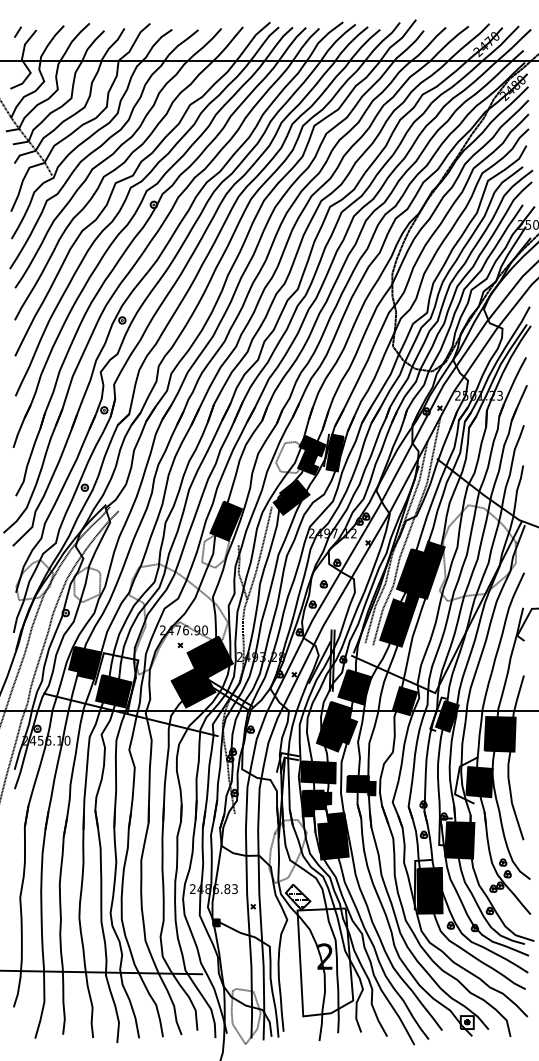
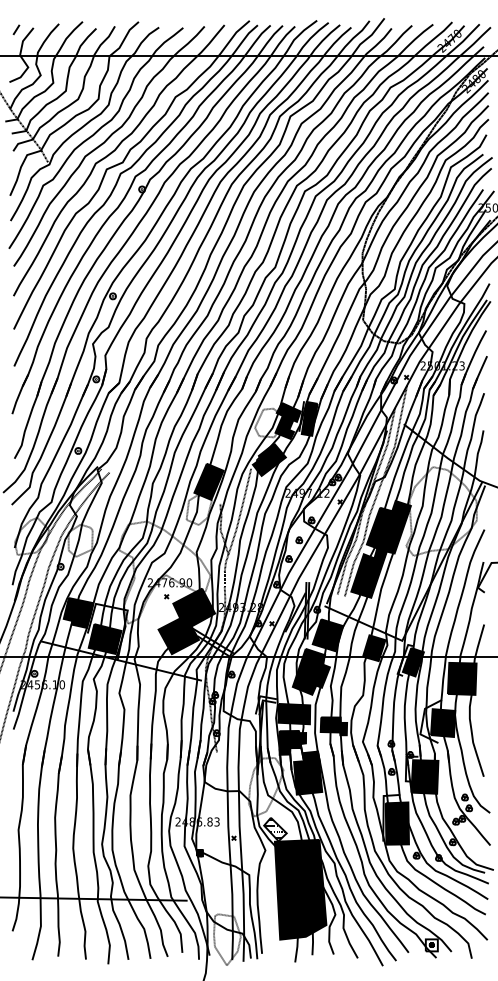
fill: (325, 962) -> (300, 889), added

